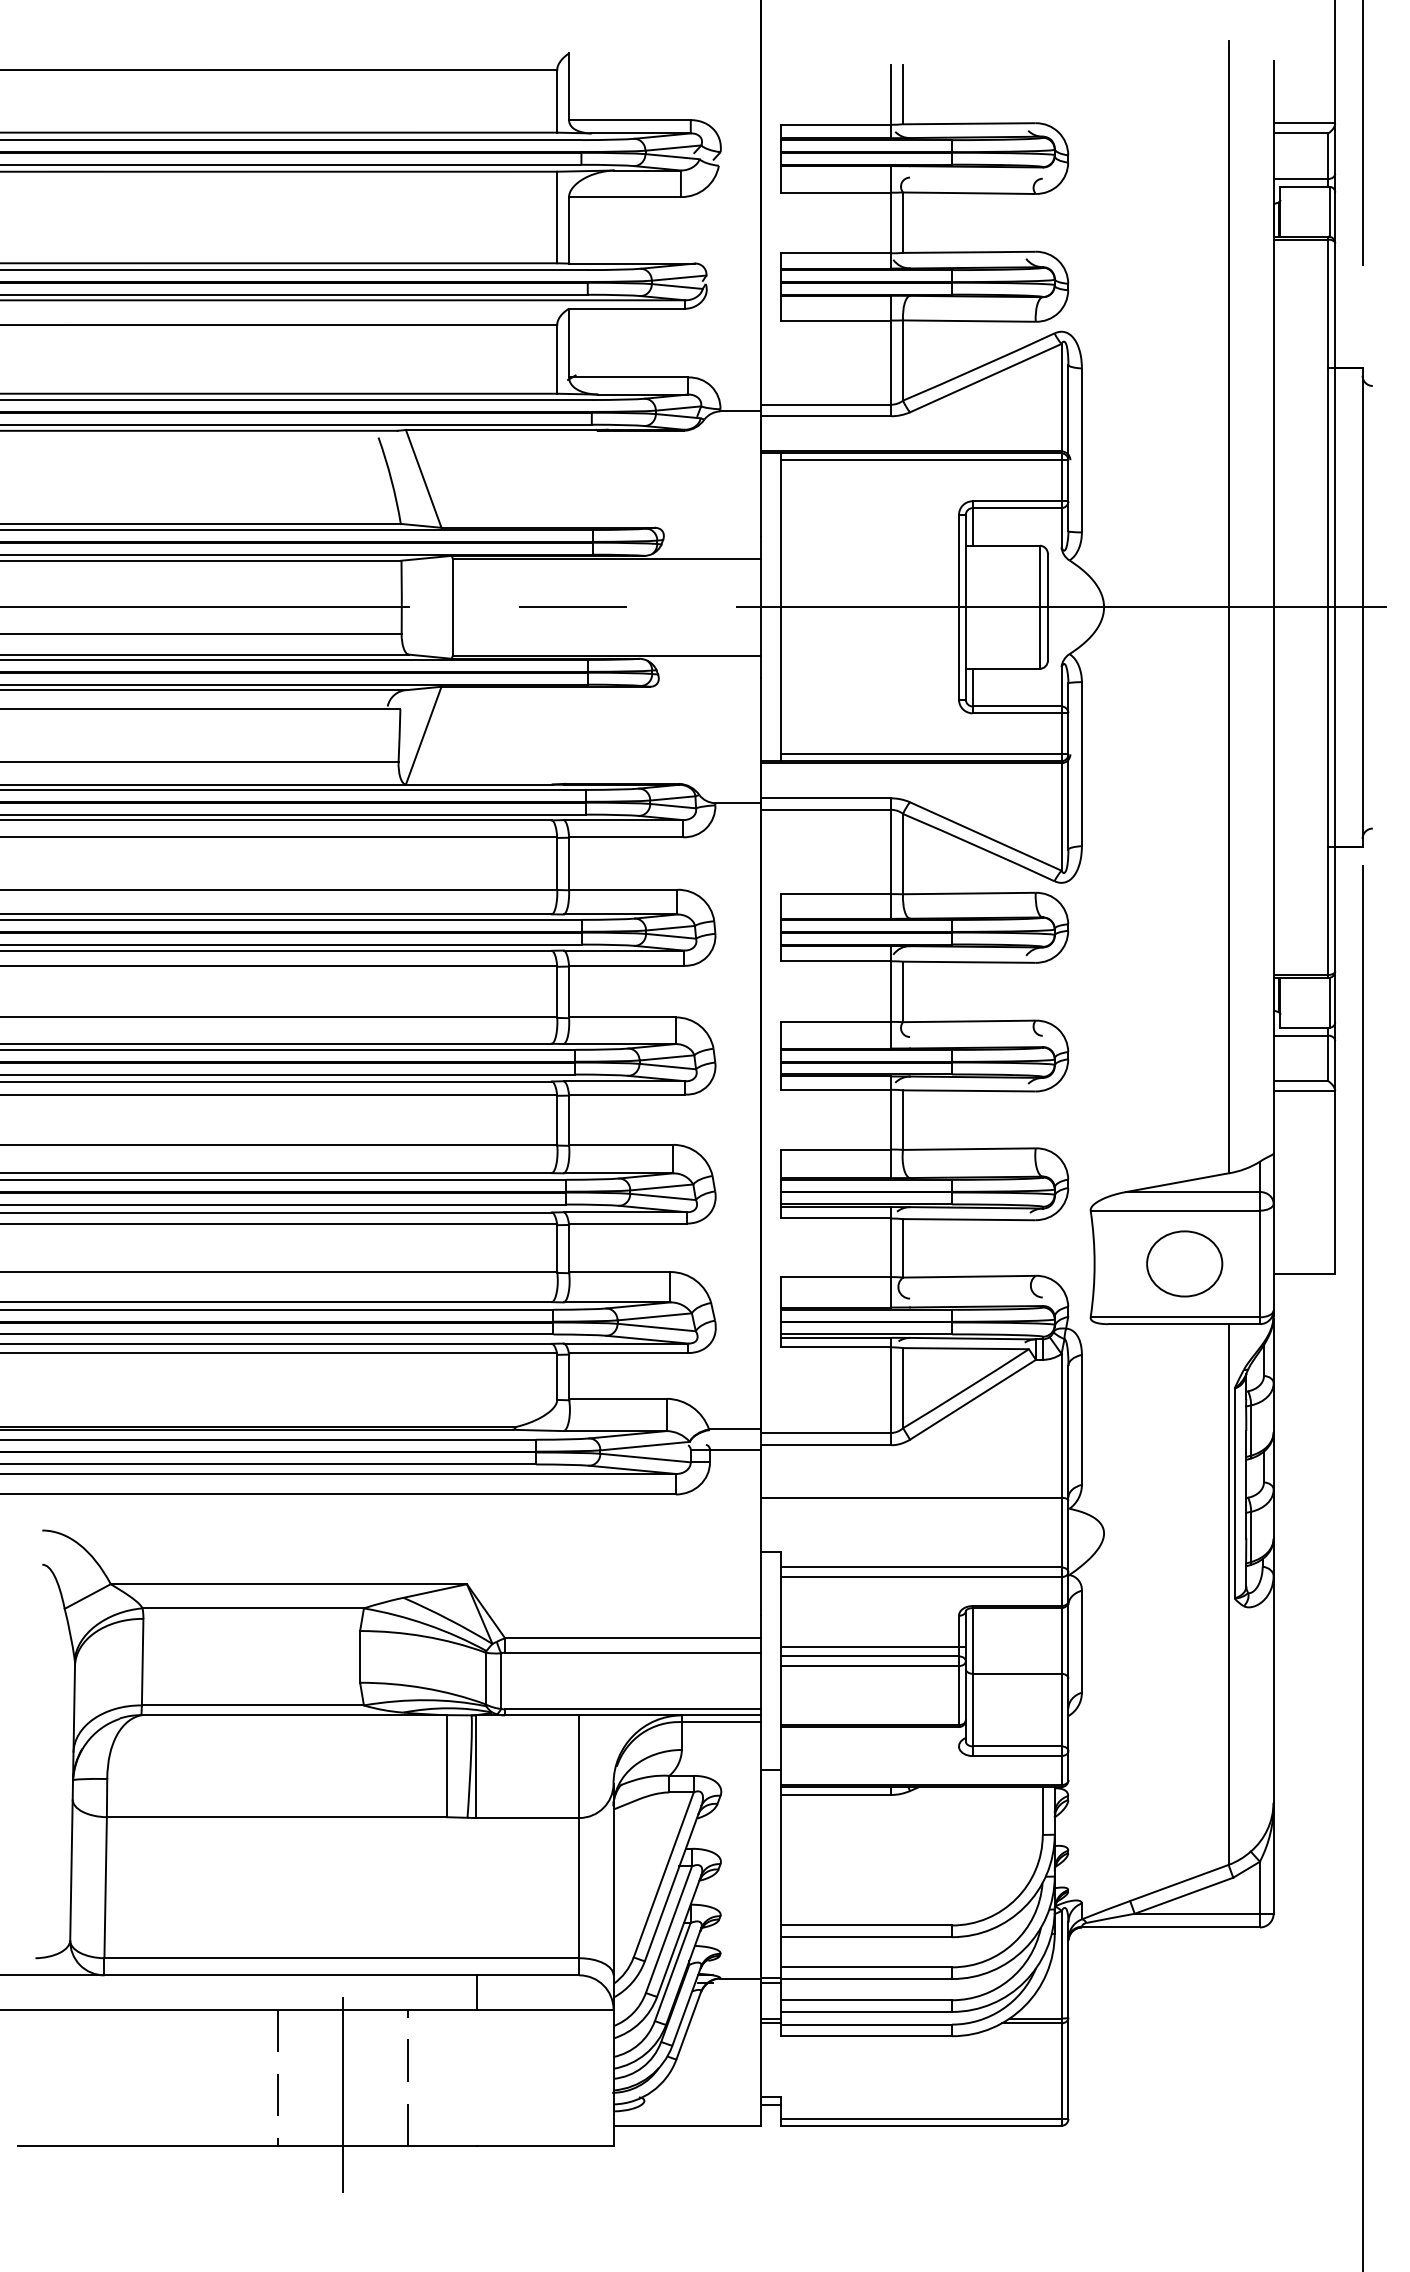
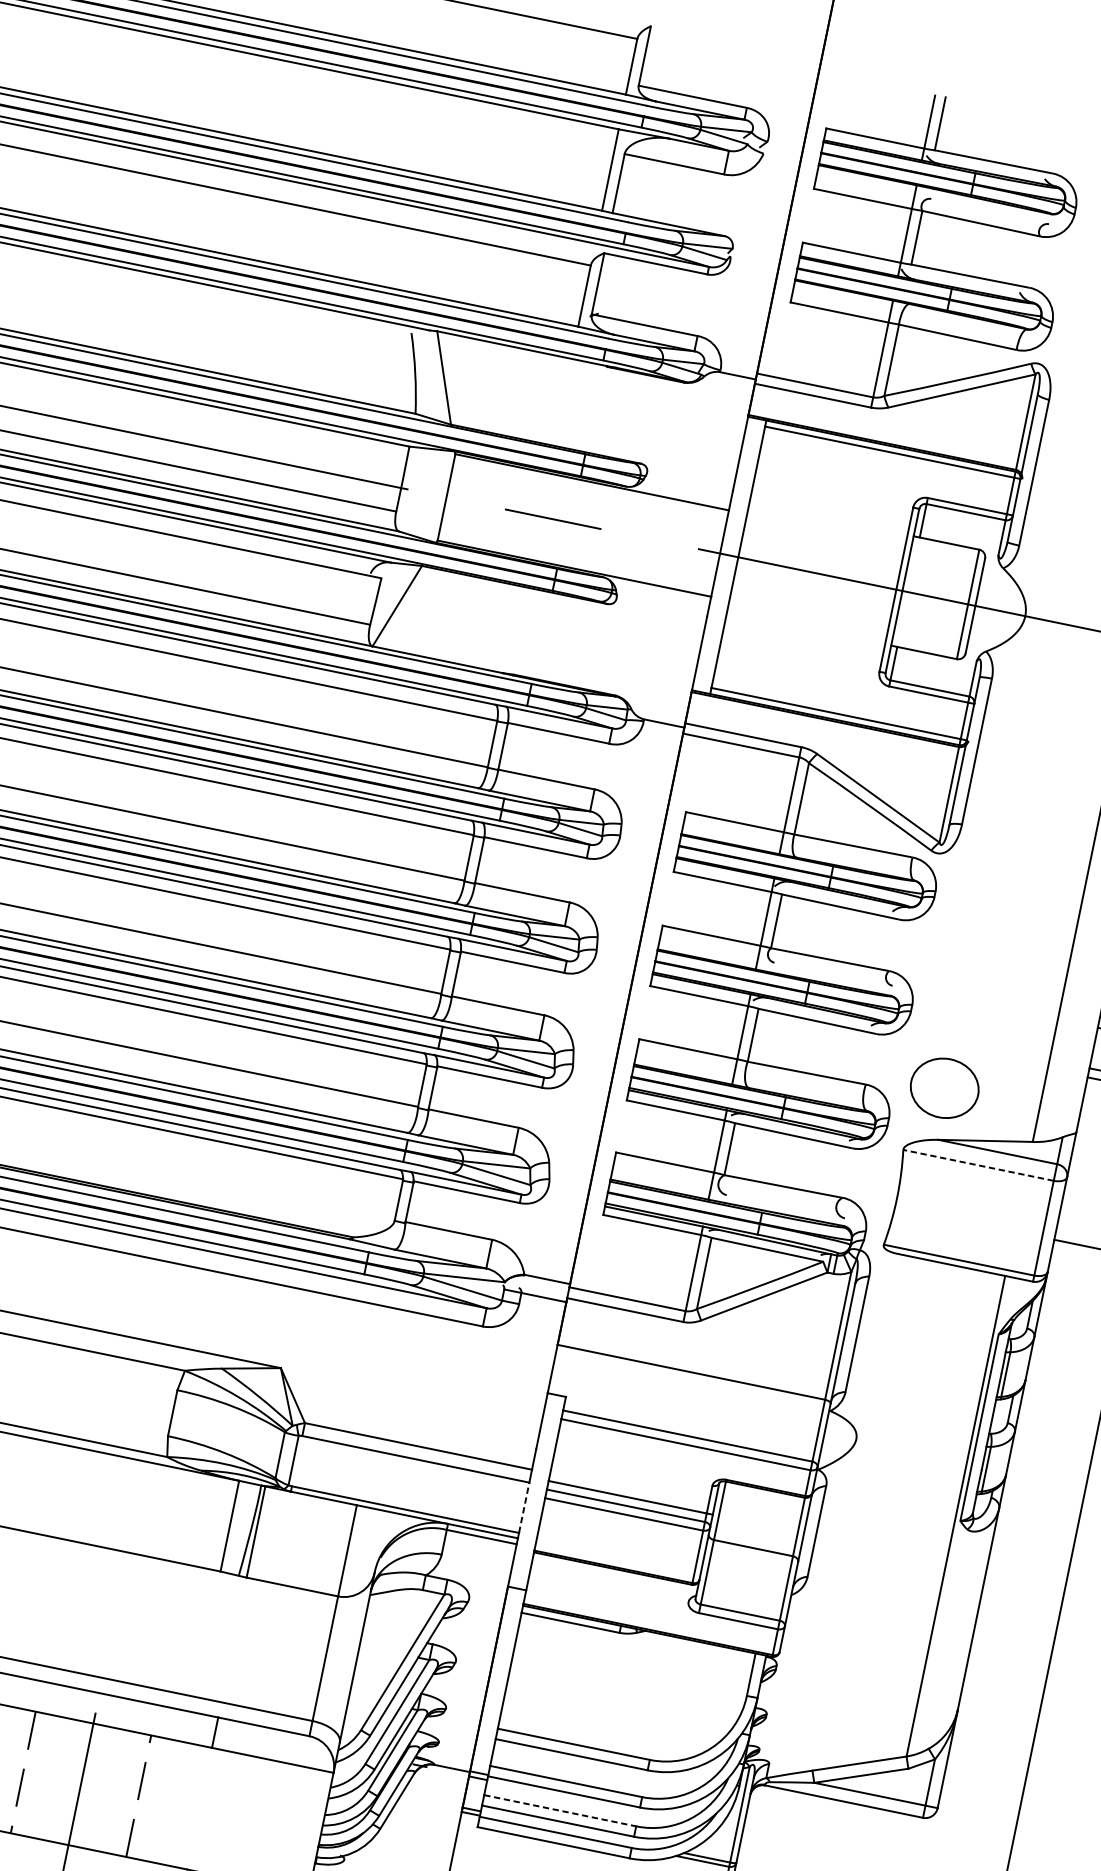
line: (1175, 1210) -> (978, 1165), solid -> dashed
part: (1184, 1263) -> (944, 1087), moved
line: (760, 1680) -> (524, 1507), solid -> dashed
line: (866, 2000) -> (560, 1810), solid -> dashed

